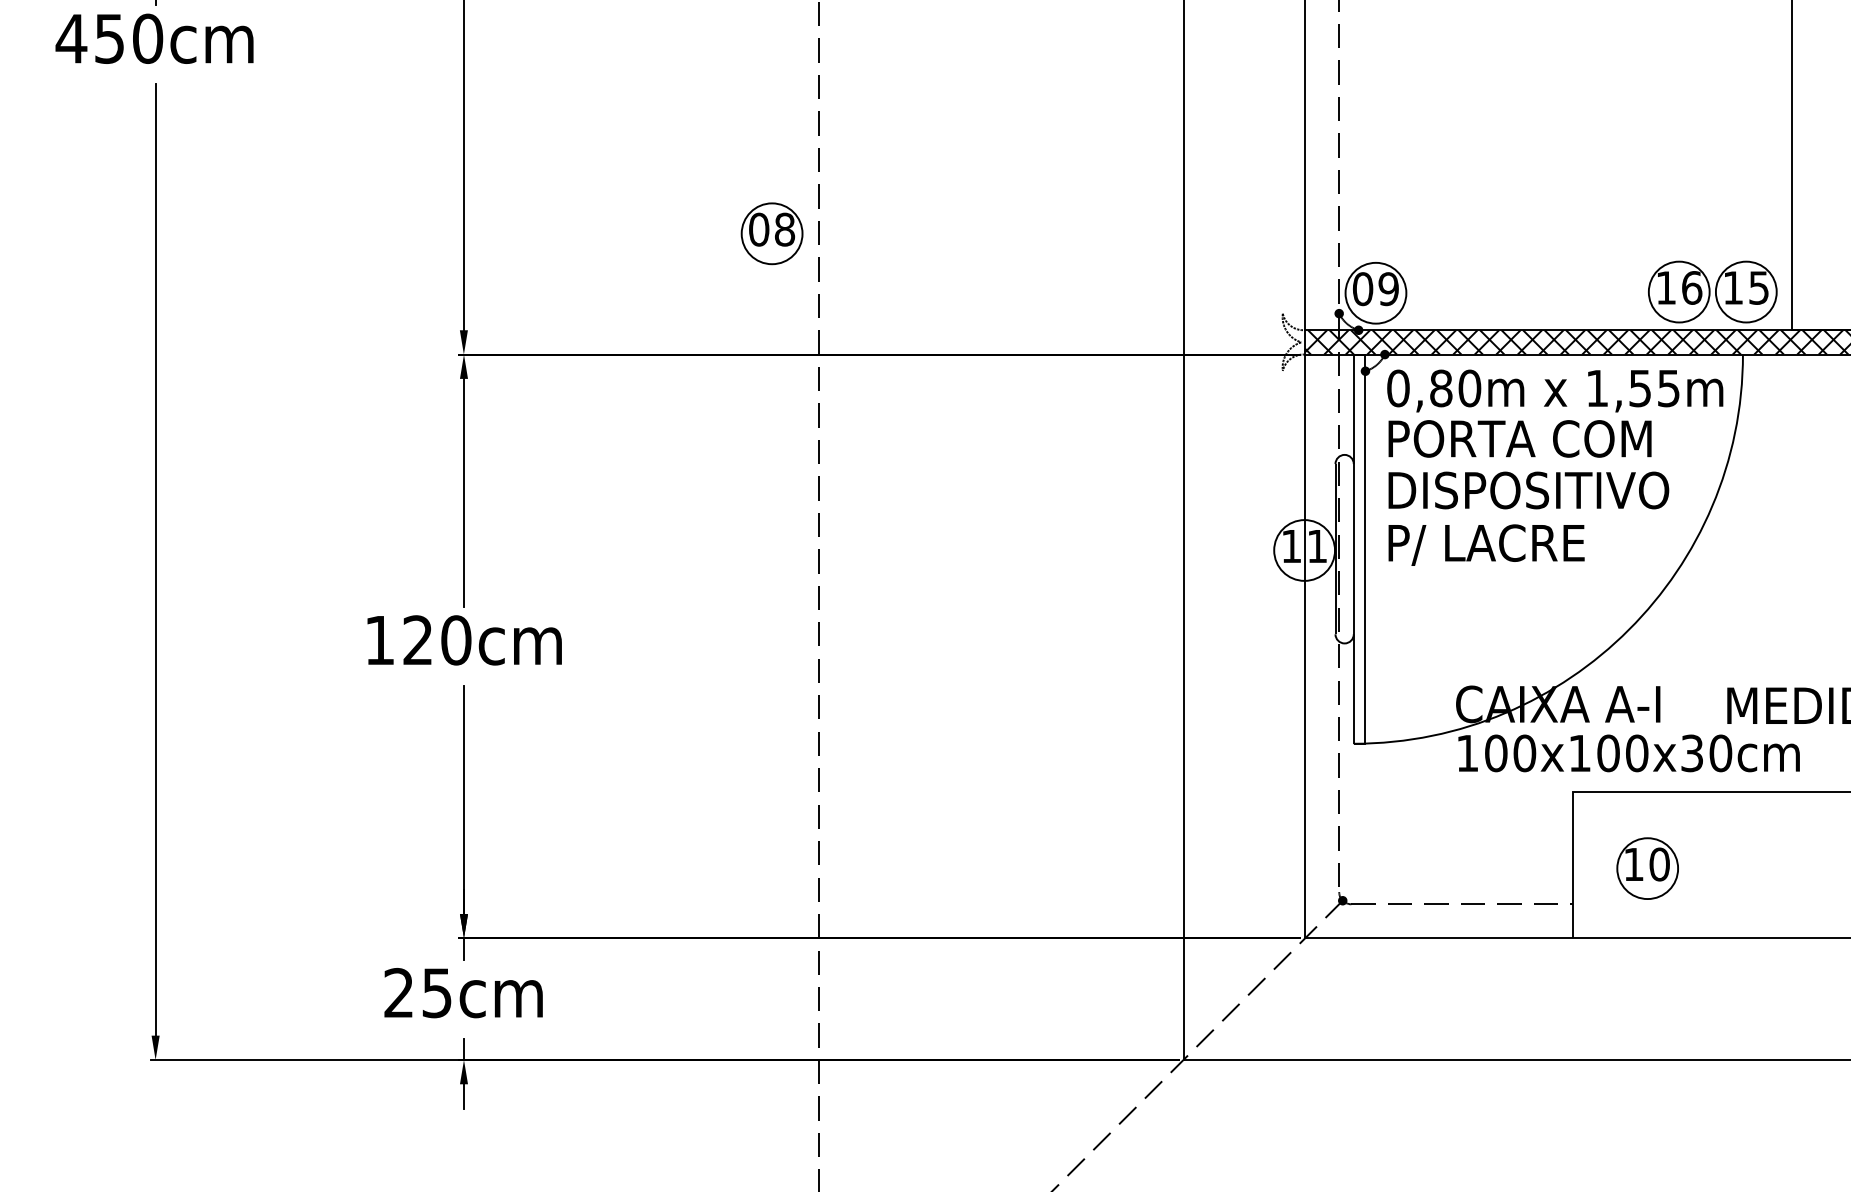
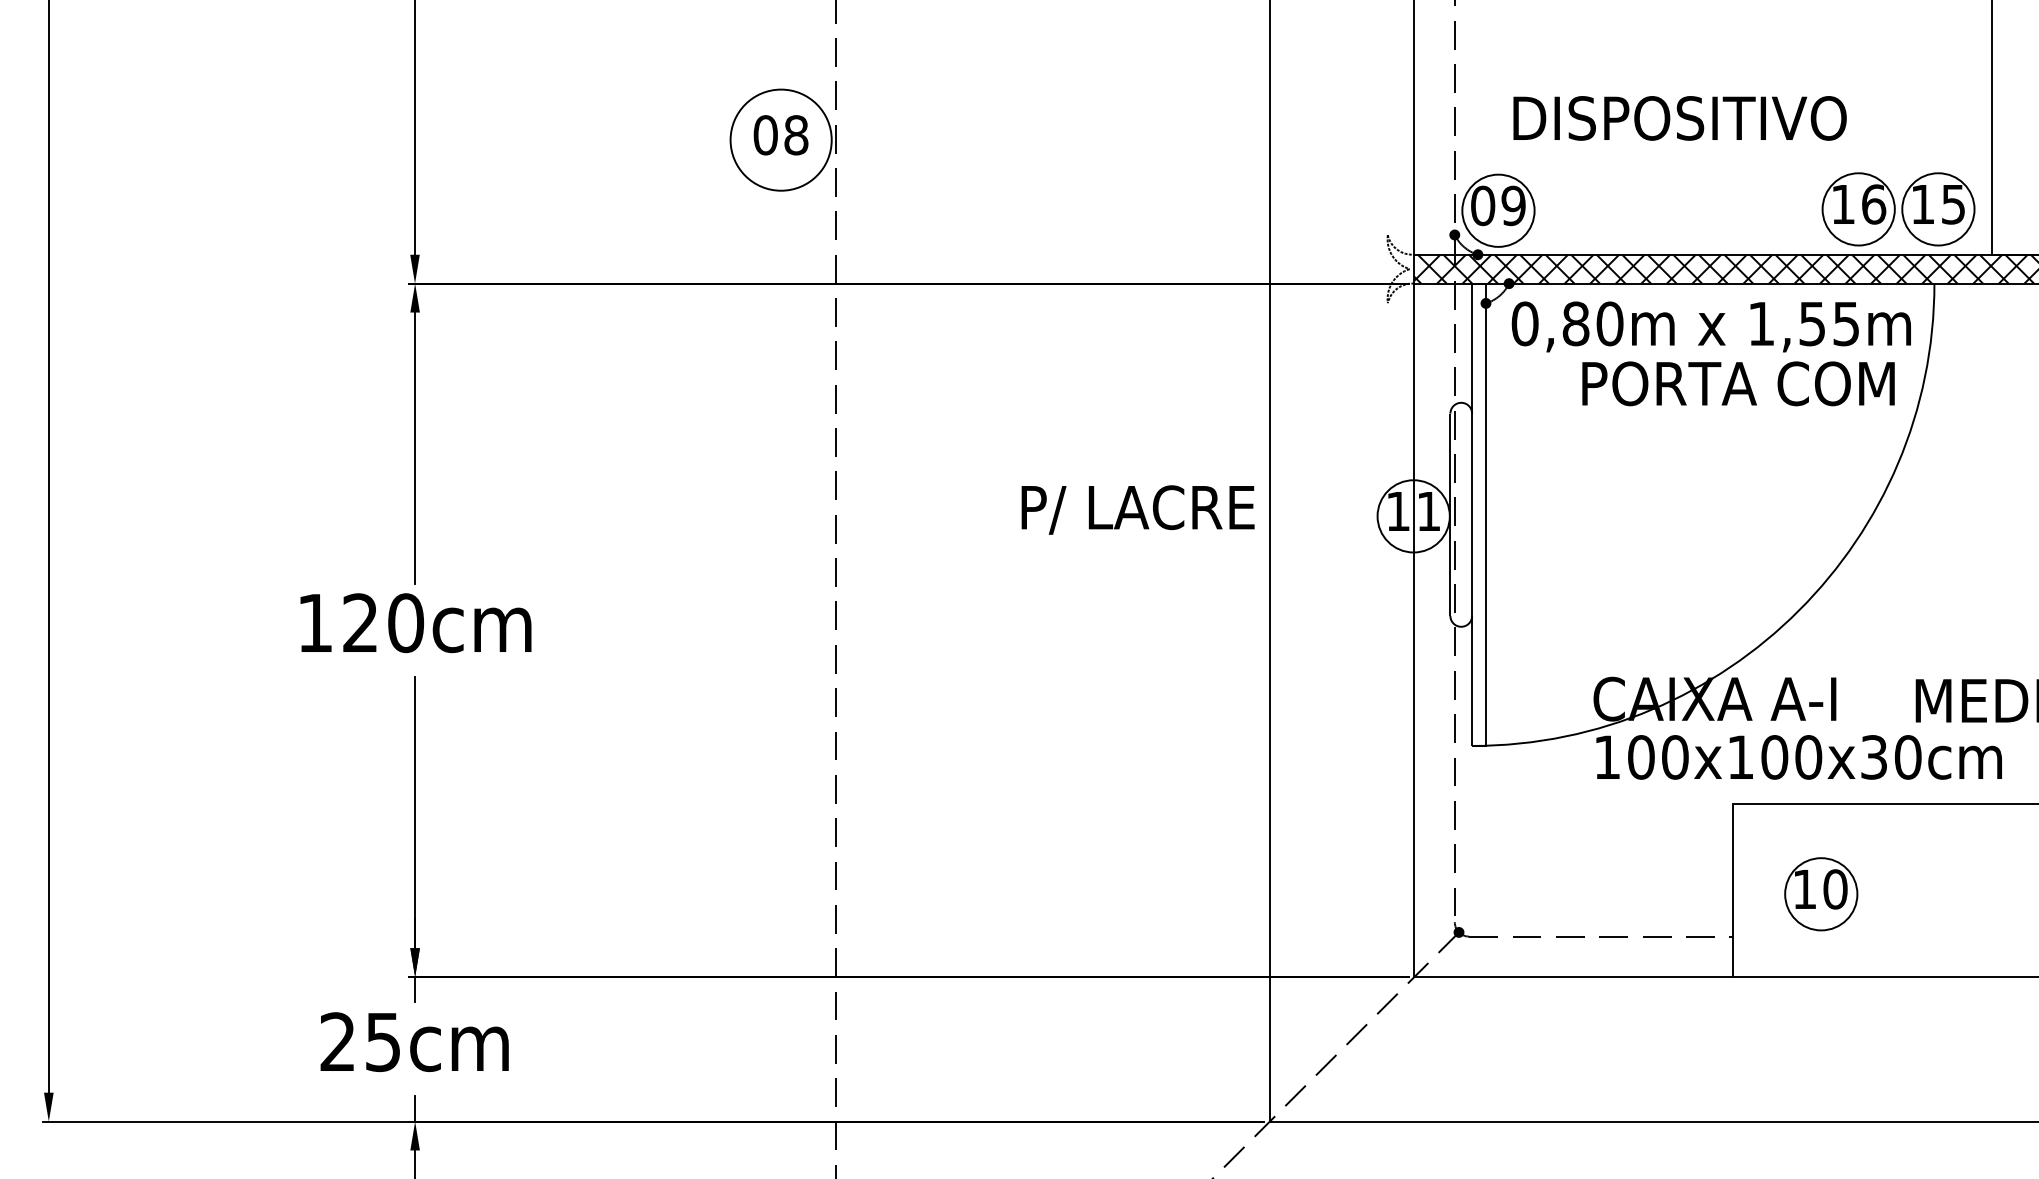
circle: (771, 233) -> (780, 139), size x1.4
text: (1519, 438) -> (1737, 383), moved
text: (1528, 490) -> (1679, 118), moved
text: (1486, 544) -> (1137, 509), moved

